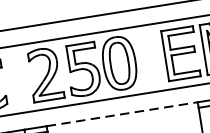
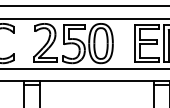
line: (122, 114) -> (97, 81), dashed -> solid

